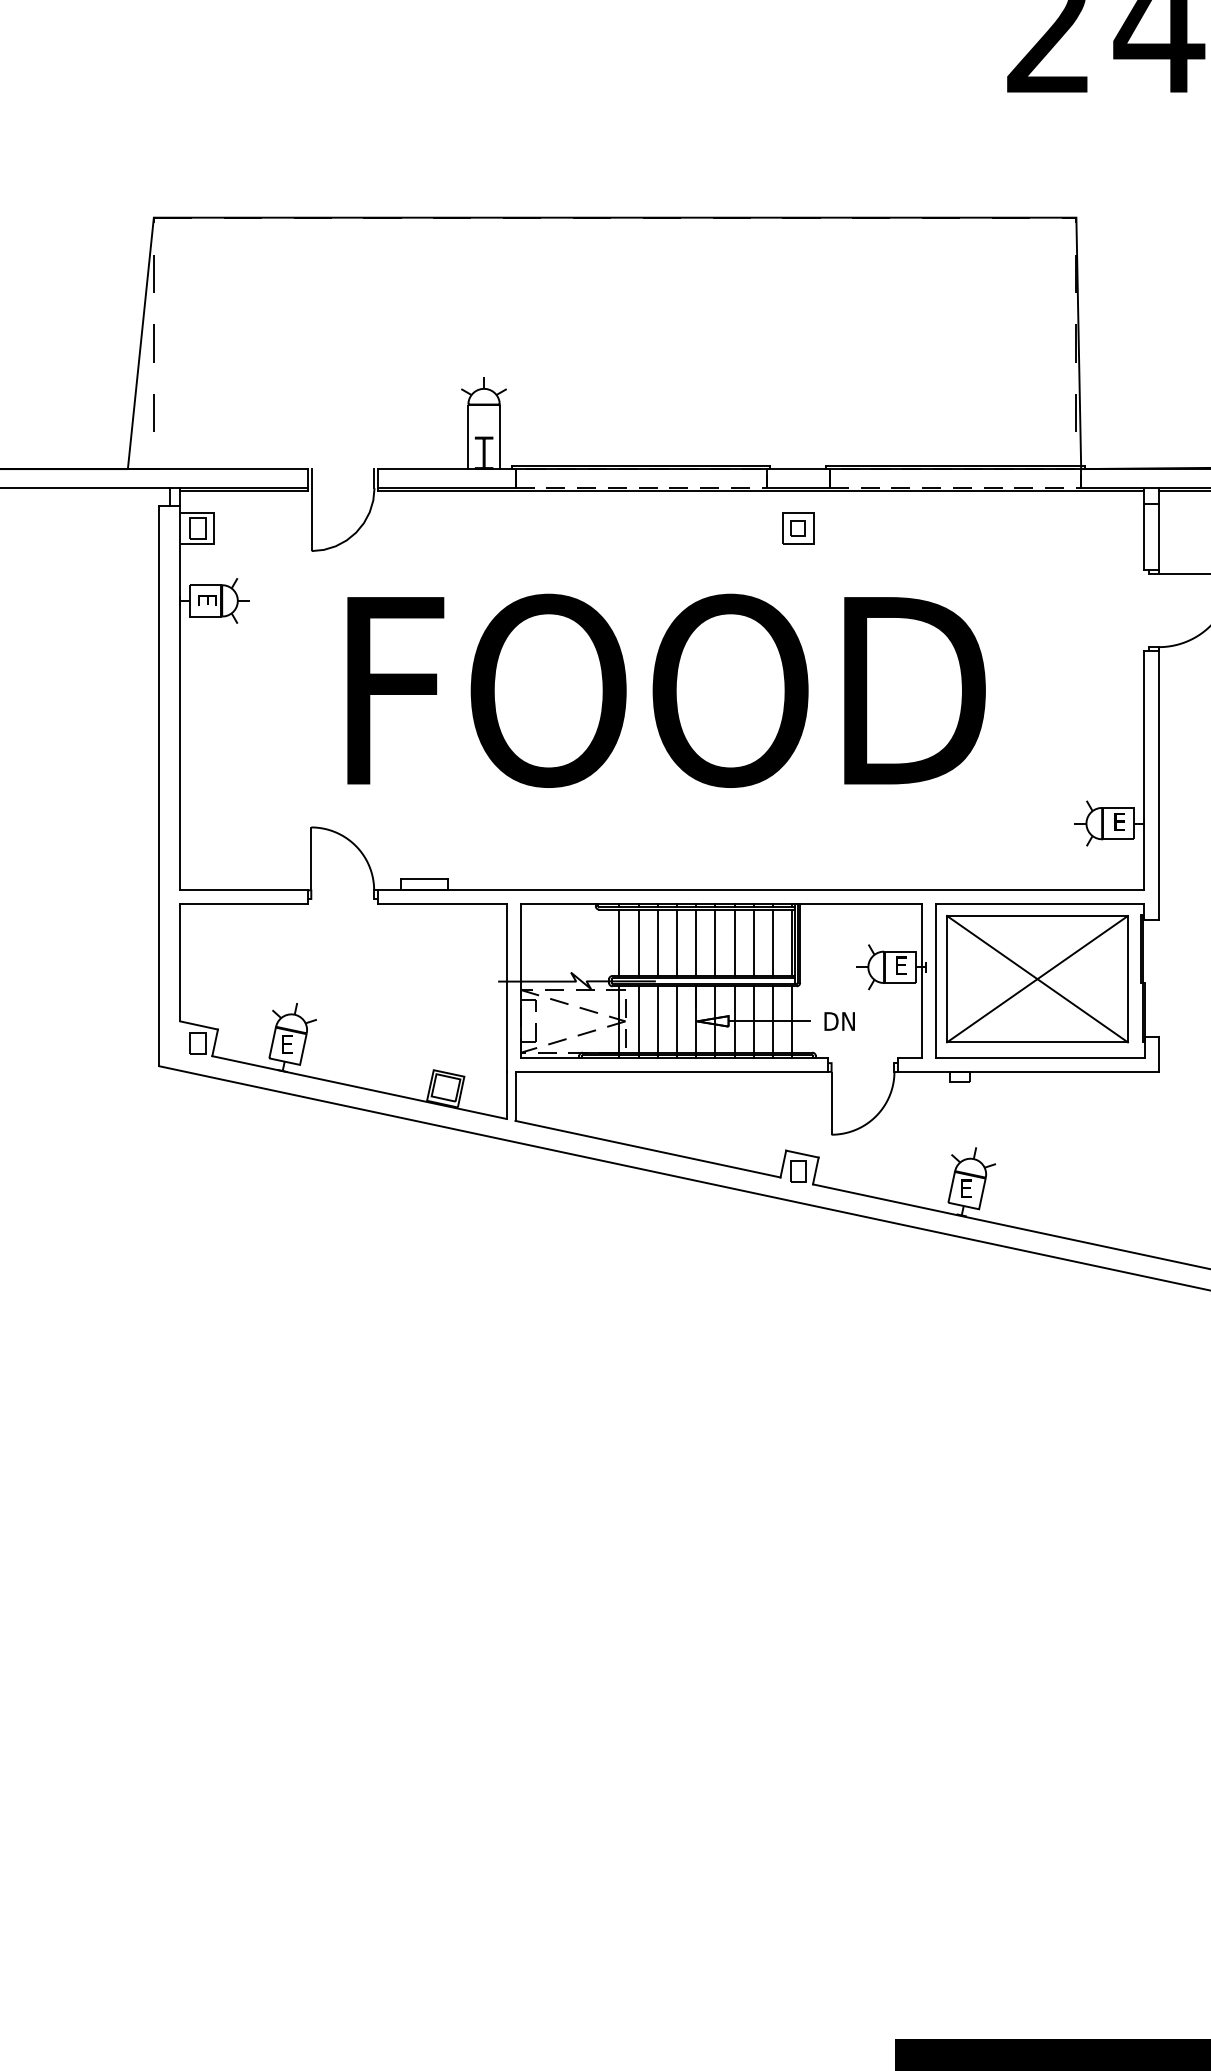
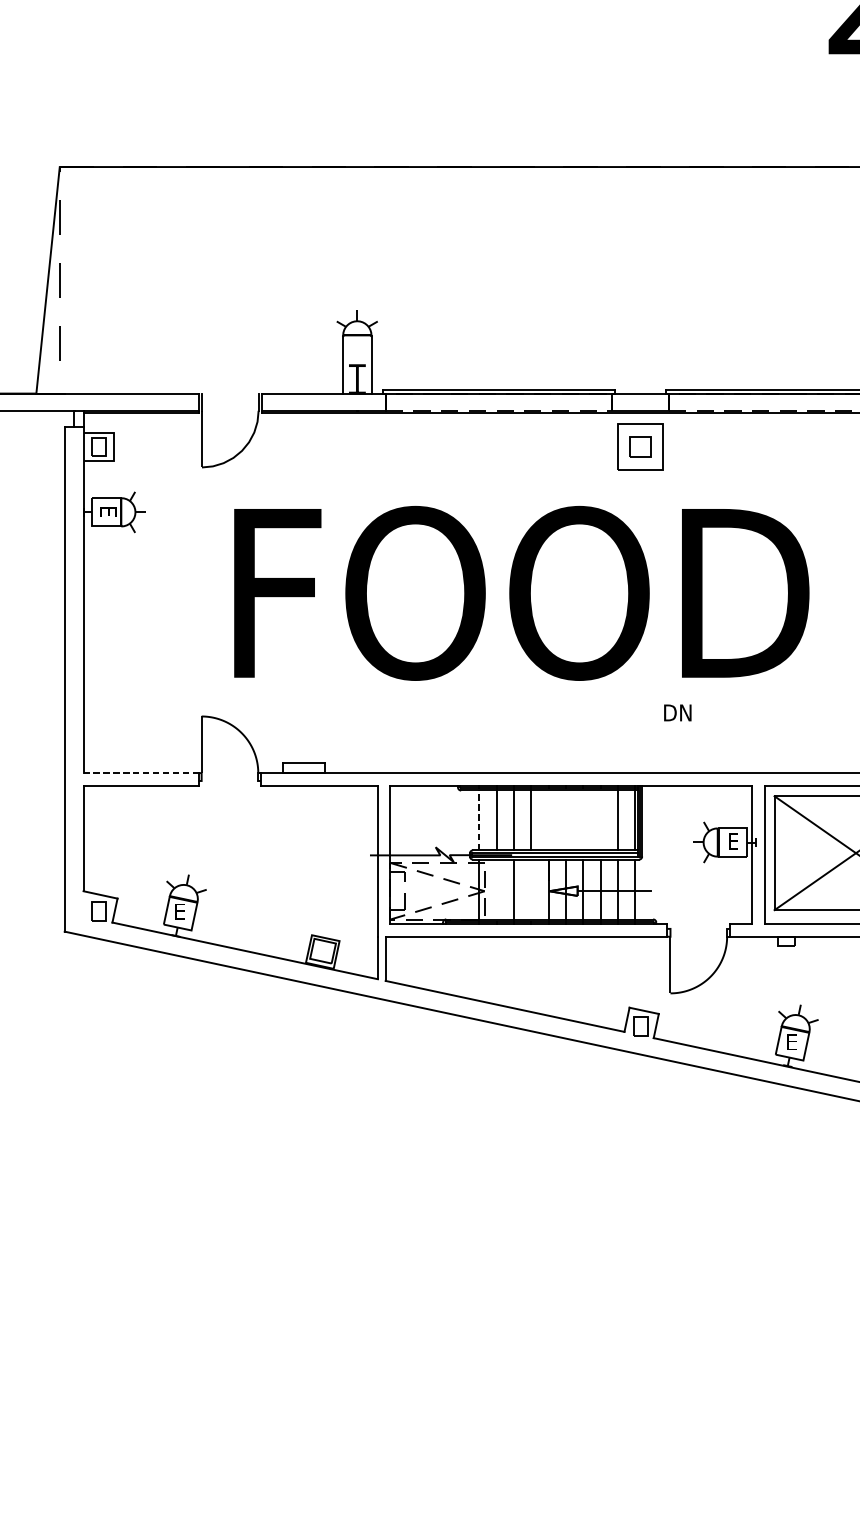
part: (798, 528) -> (640, 447), size x1.6
line: (244, 890) -> (141, 773), solid -> dashed
line: (619, 942) -> (479, 820), solid -> dashed
line: (696, 942) -> (548, 820), removed
line: (715, 942) -> (565, 820), removed
line: (734, 942) -> (582, 820), removed
line: (753, 942) -> (600, 820), removed
line: (638, 1019) -> (496, 889), removed
line: (677, 1019) -> (531, 889), removed
text: (839, 1021) -> (677, 712), moved

